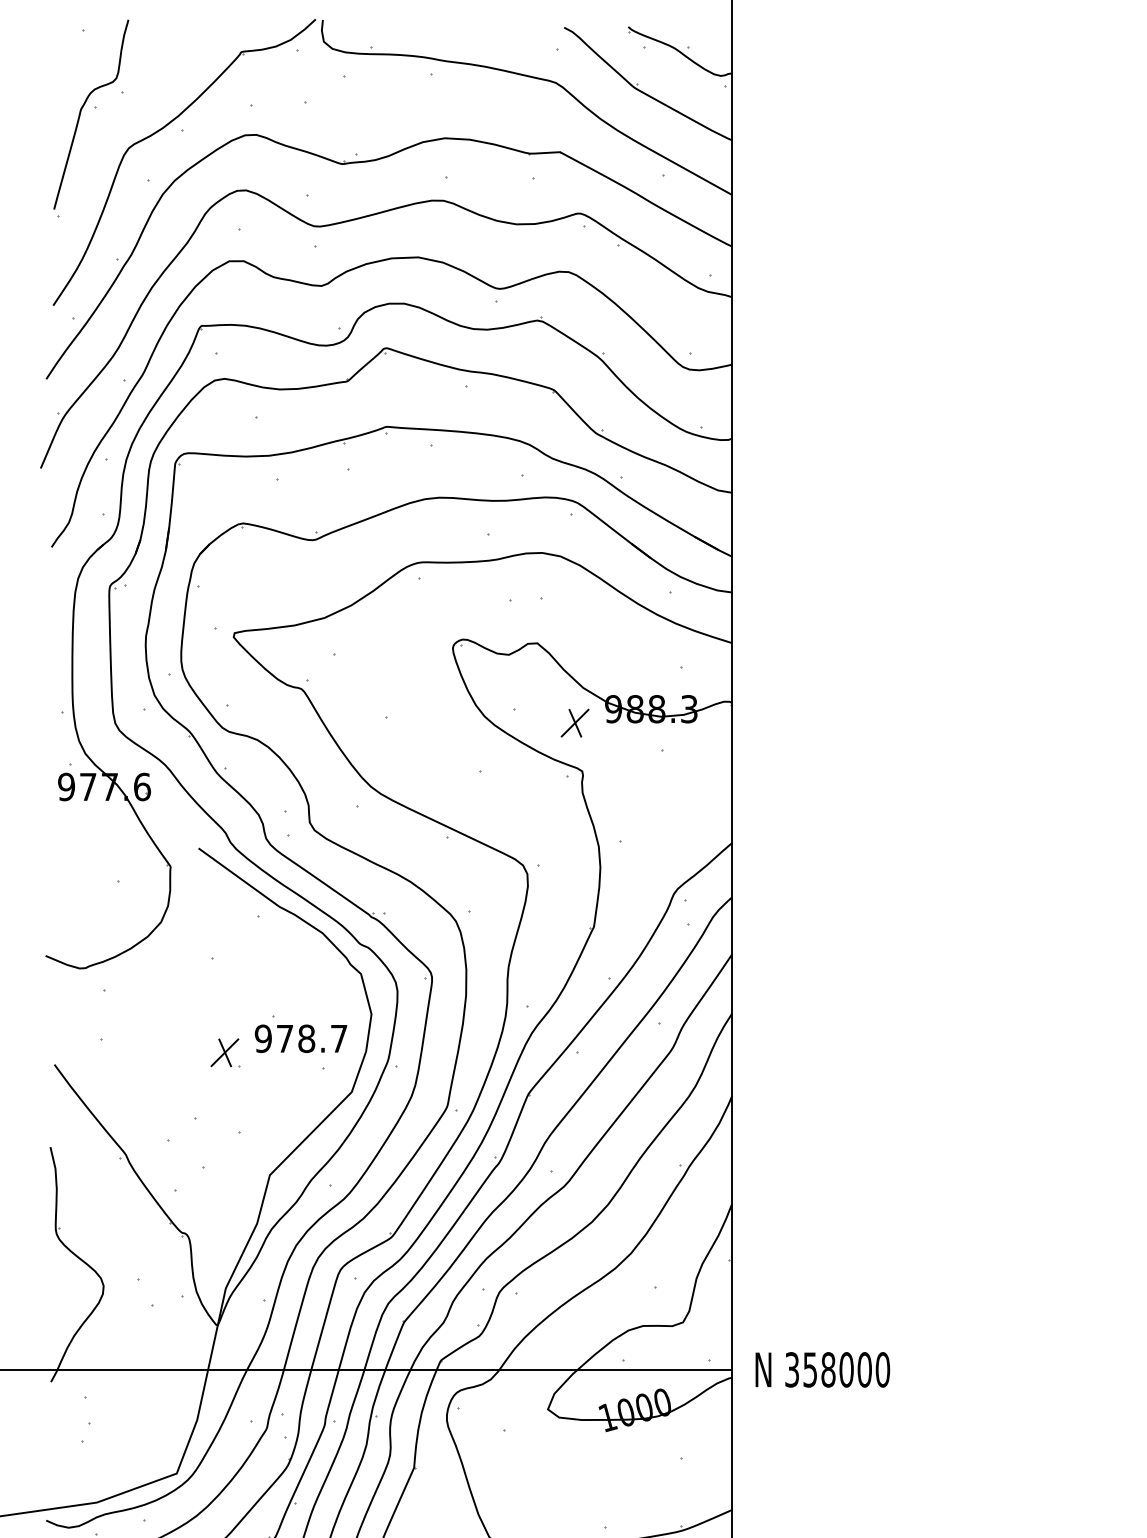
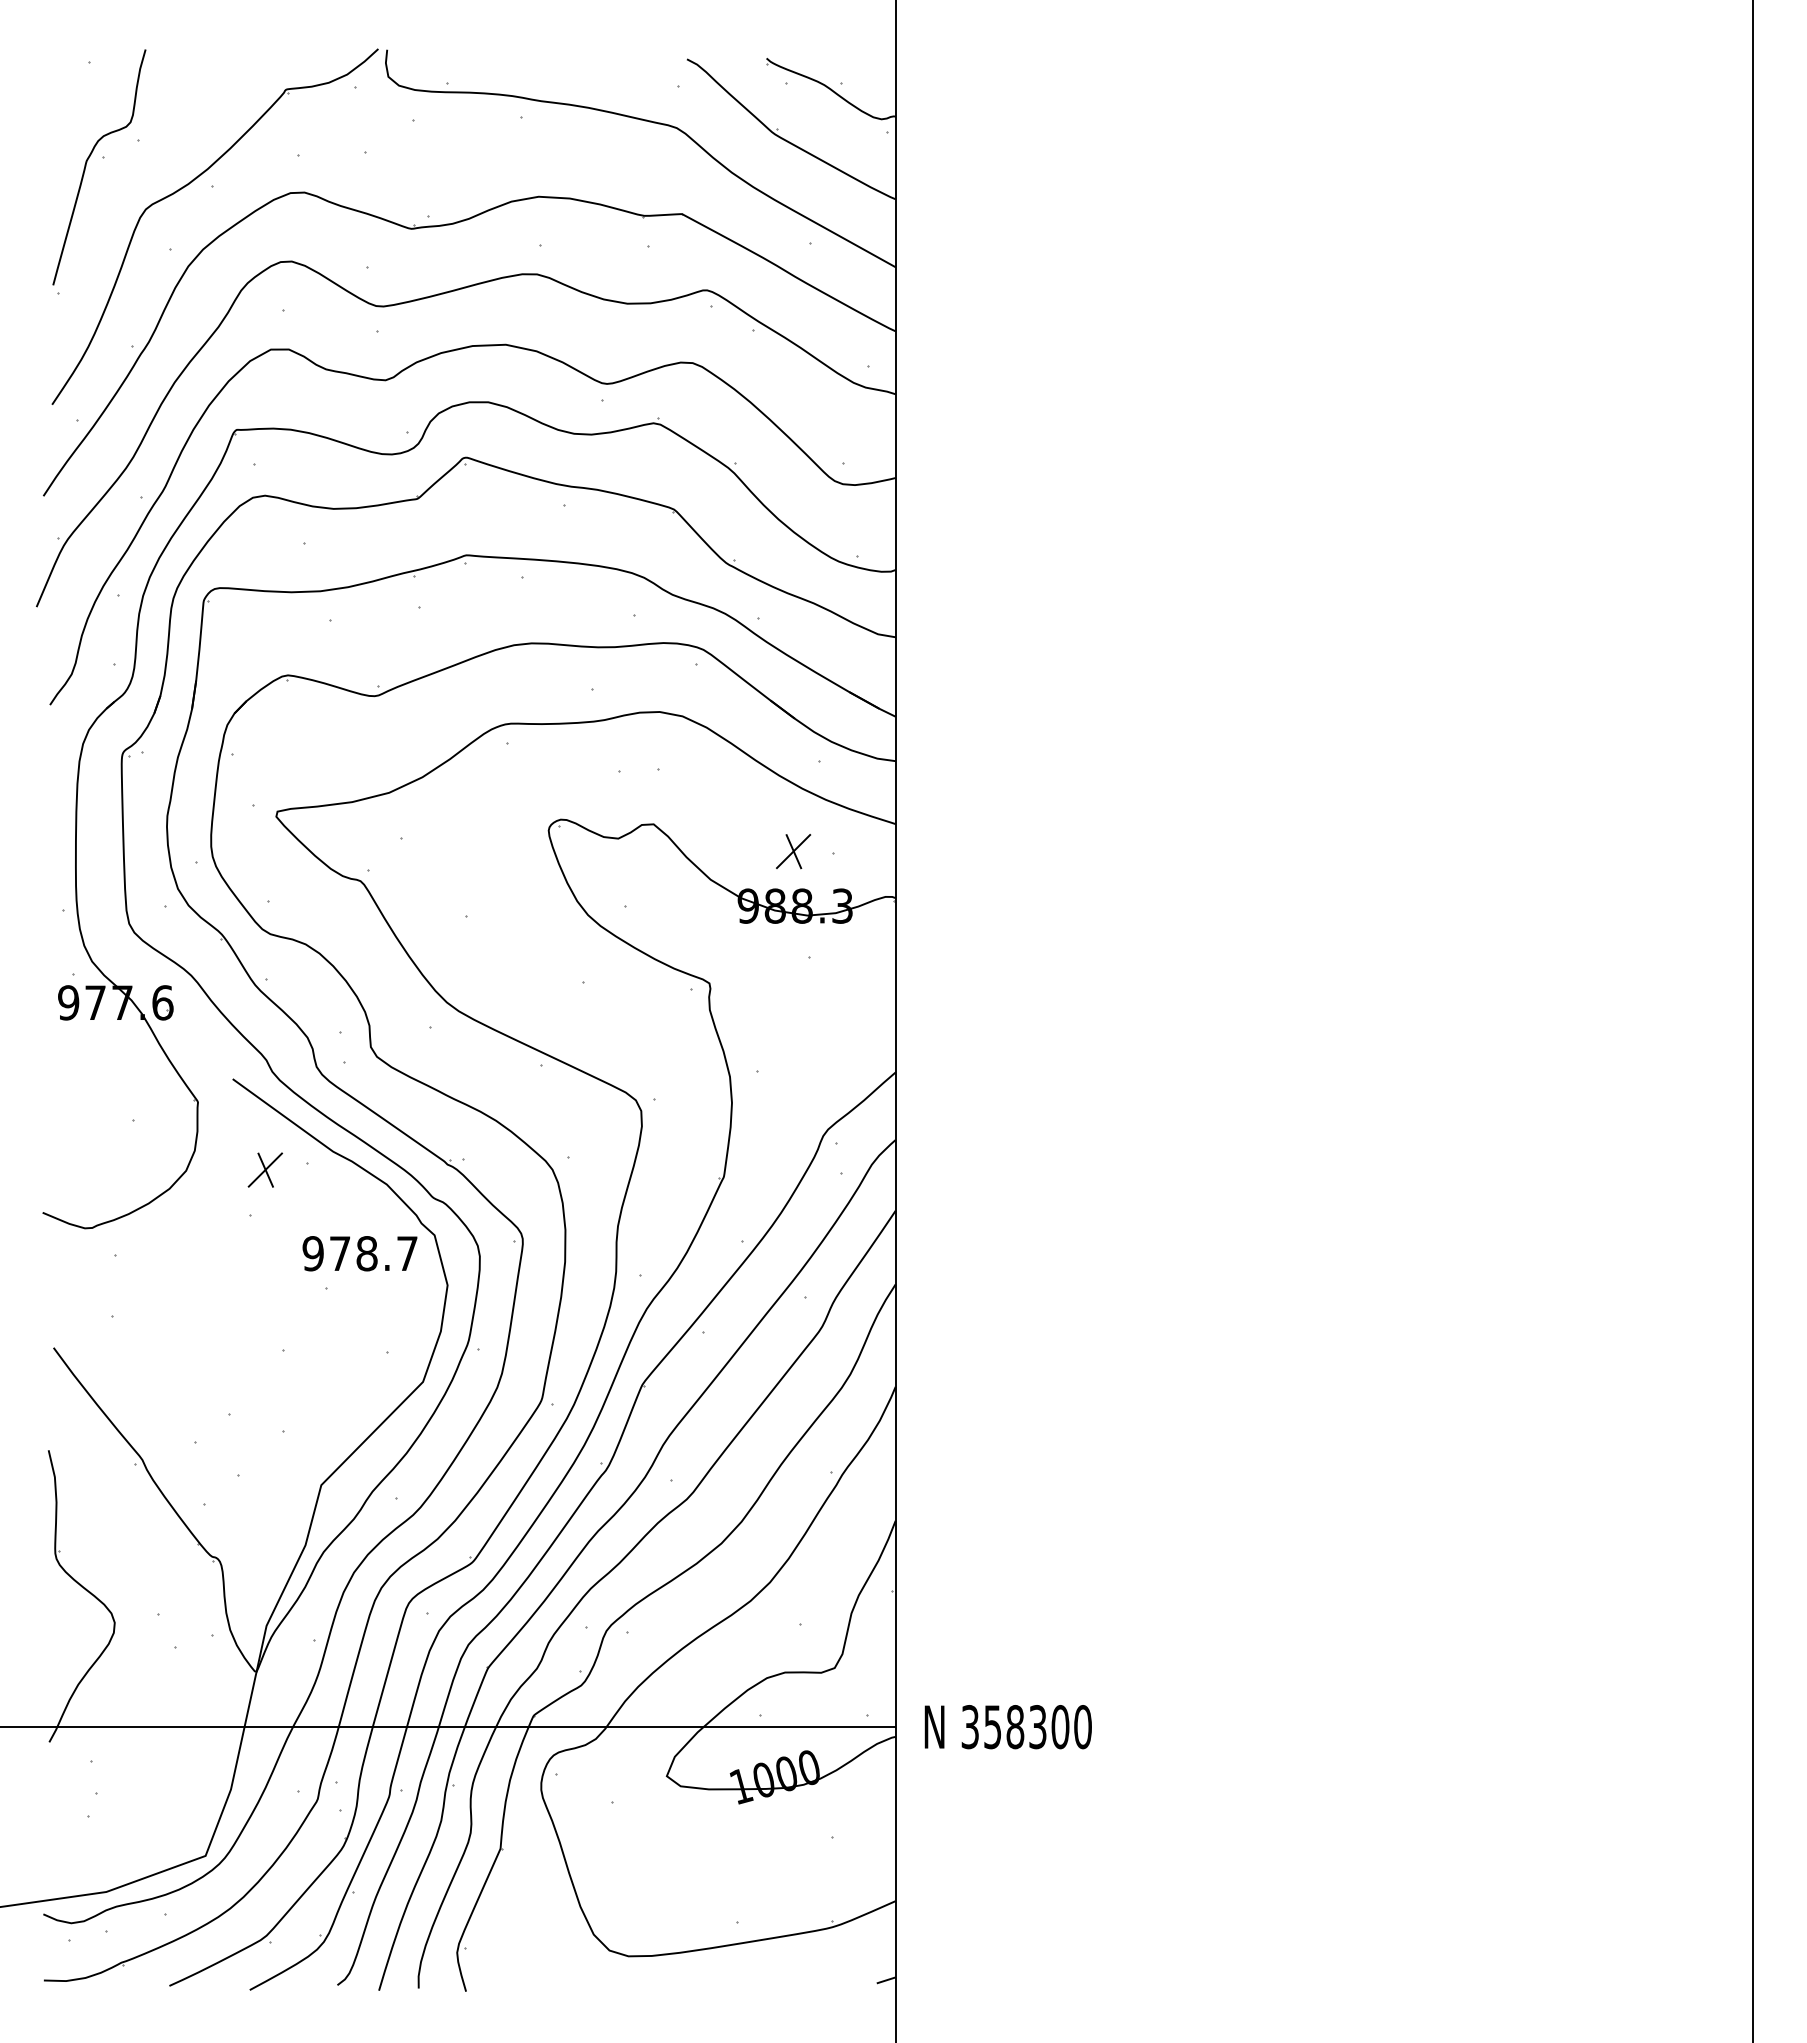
part: (575, 723) -> (793, 851), moved
text: (300, 1038) -> (359, 1253), moved
part: (224, 1052) -> (264, 1169), moved
text: (846, 1370) -> (1037, 1727), 358000 -> 358300

